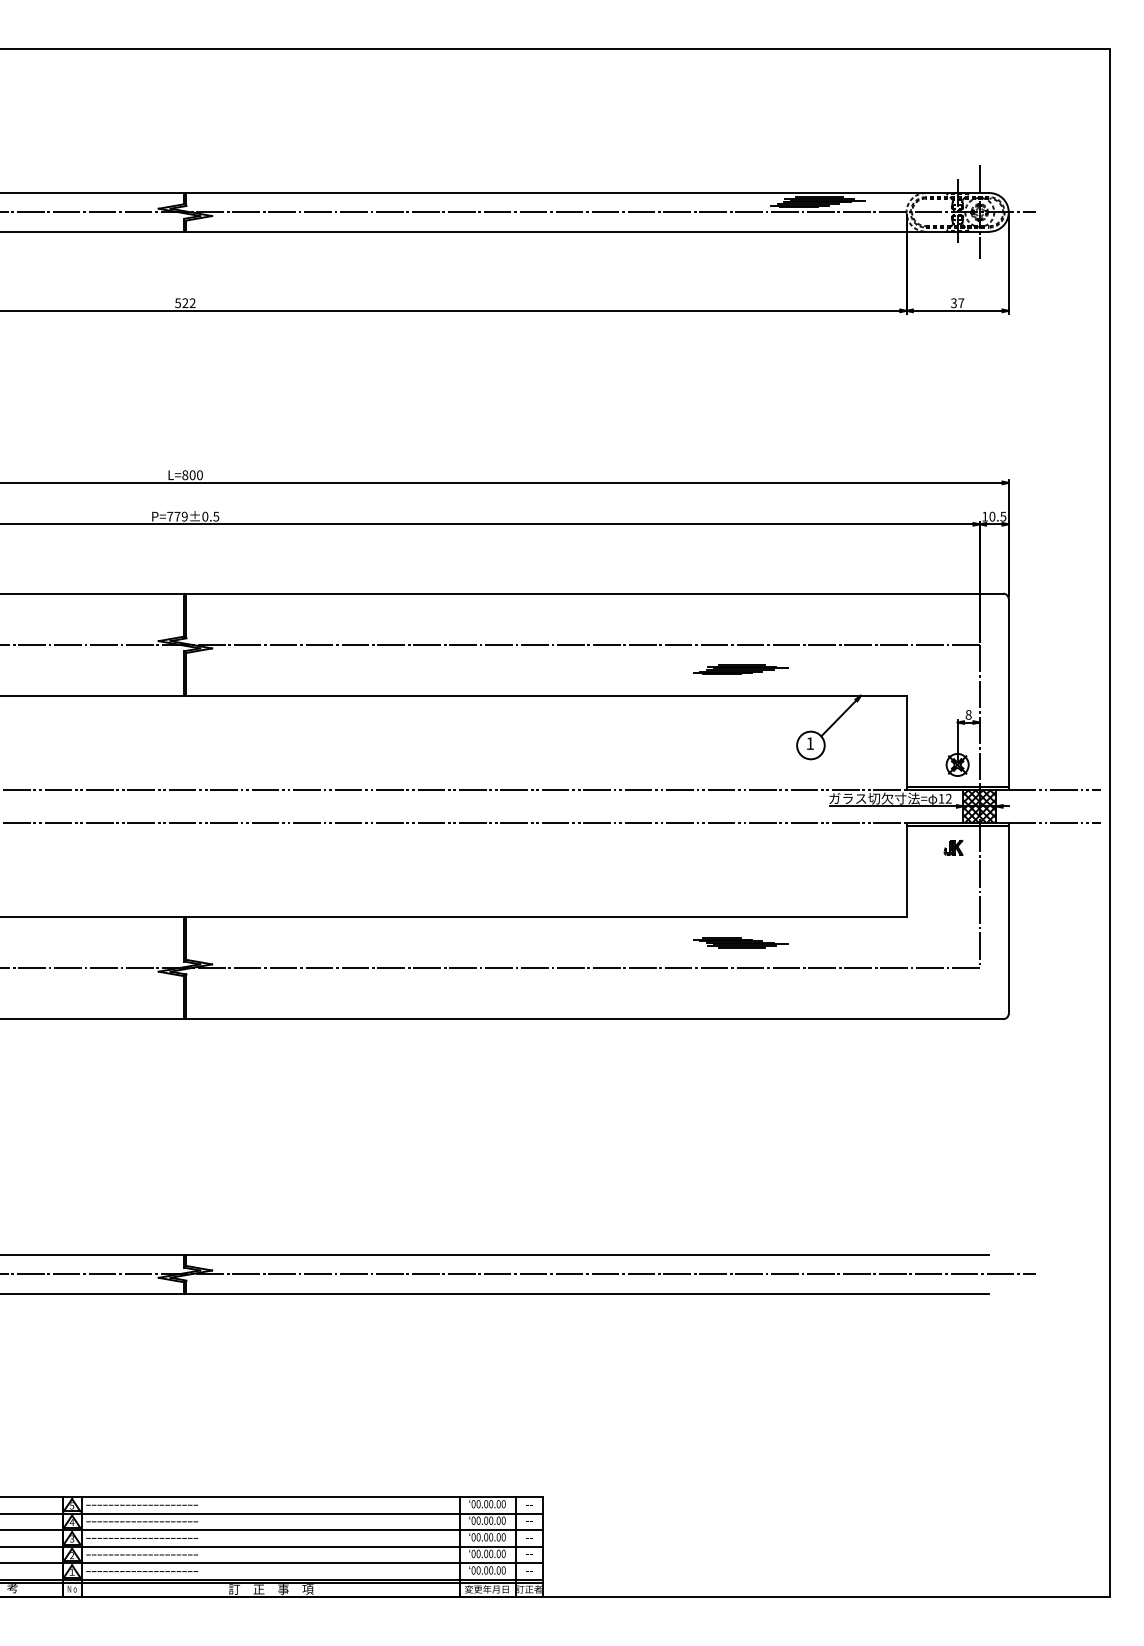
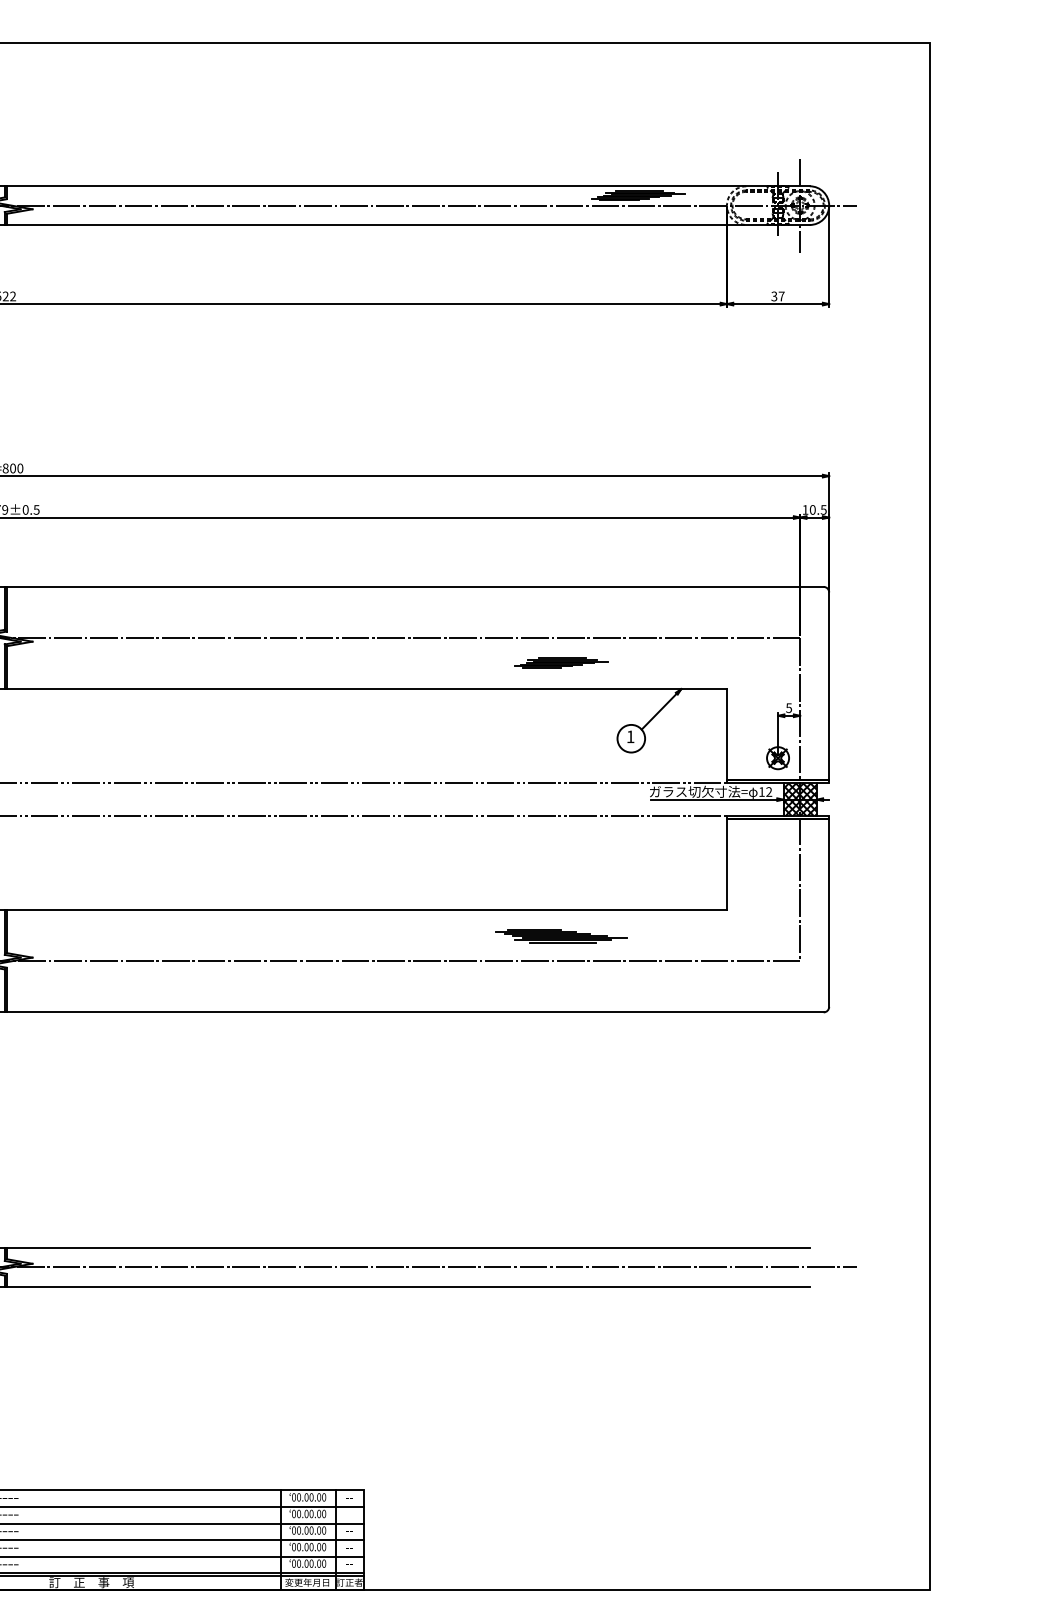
text: (968, 714) -> (788, 707), 8 -> 5
line: (1054, 789) -> (874, 782), removed
line: (1054, 822) -> (874, 815), removed
part: (953, 847) -> (773, 840), removed
part: (740, 942) -> (560, 935), size x1.4

